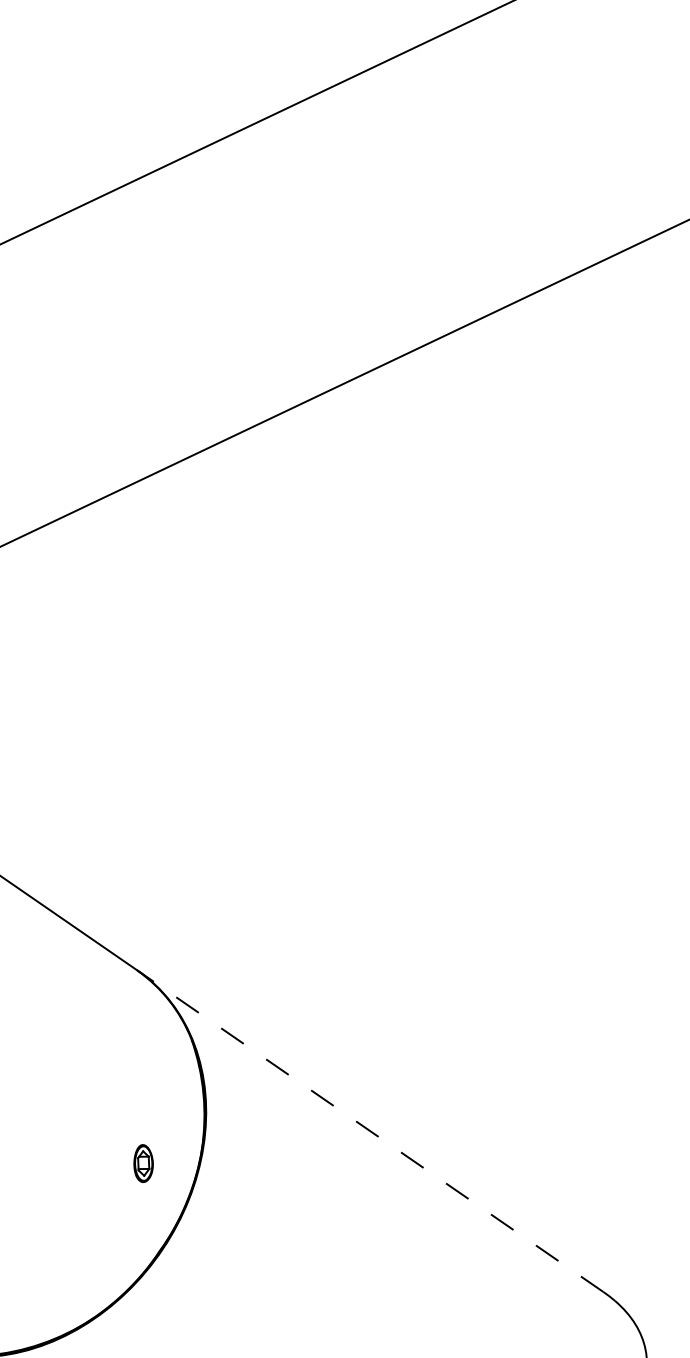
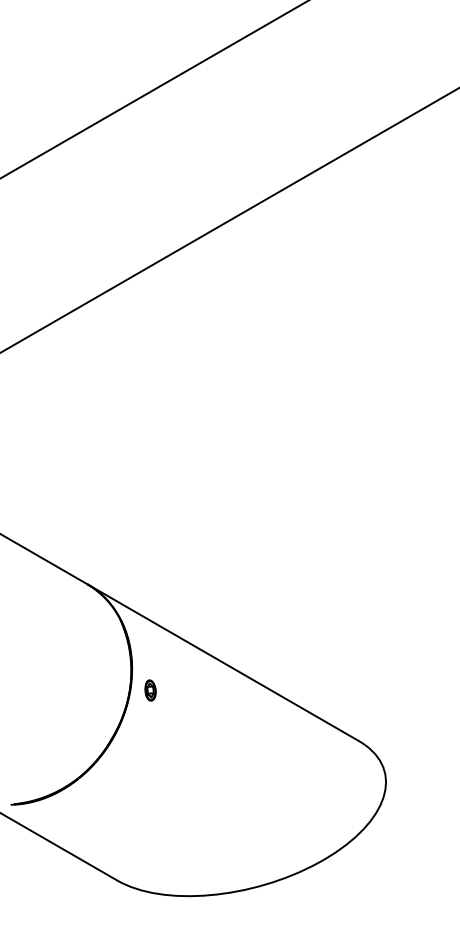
line: (369, 1130) -> (222, 662), dashed -> solid
part: (143, 1163) -> (150, 690), moved

